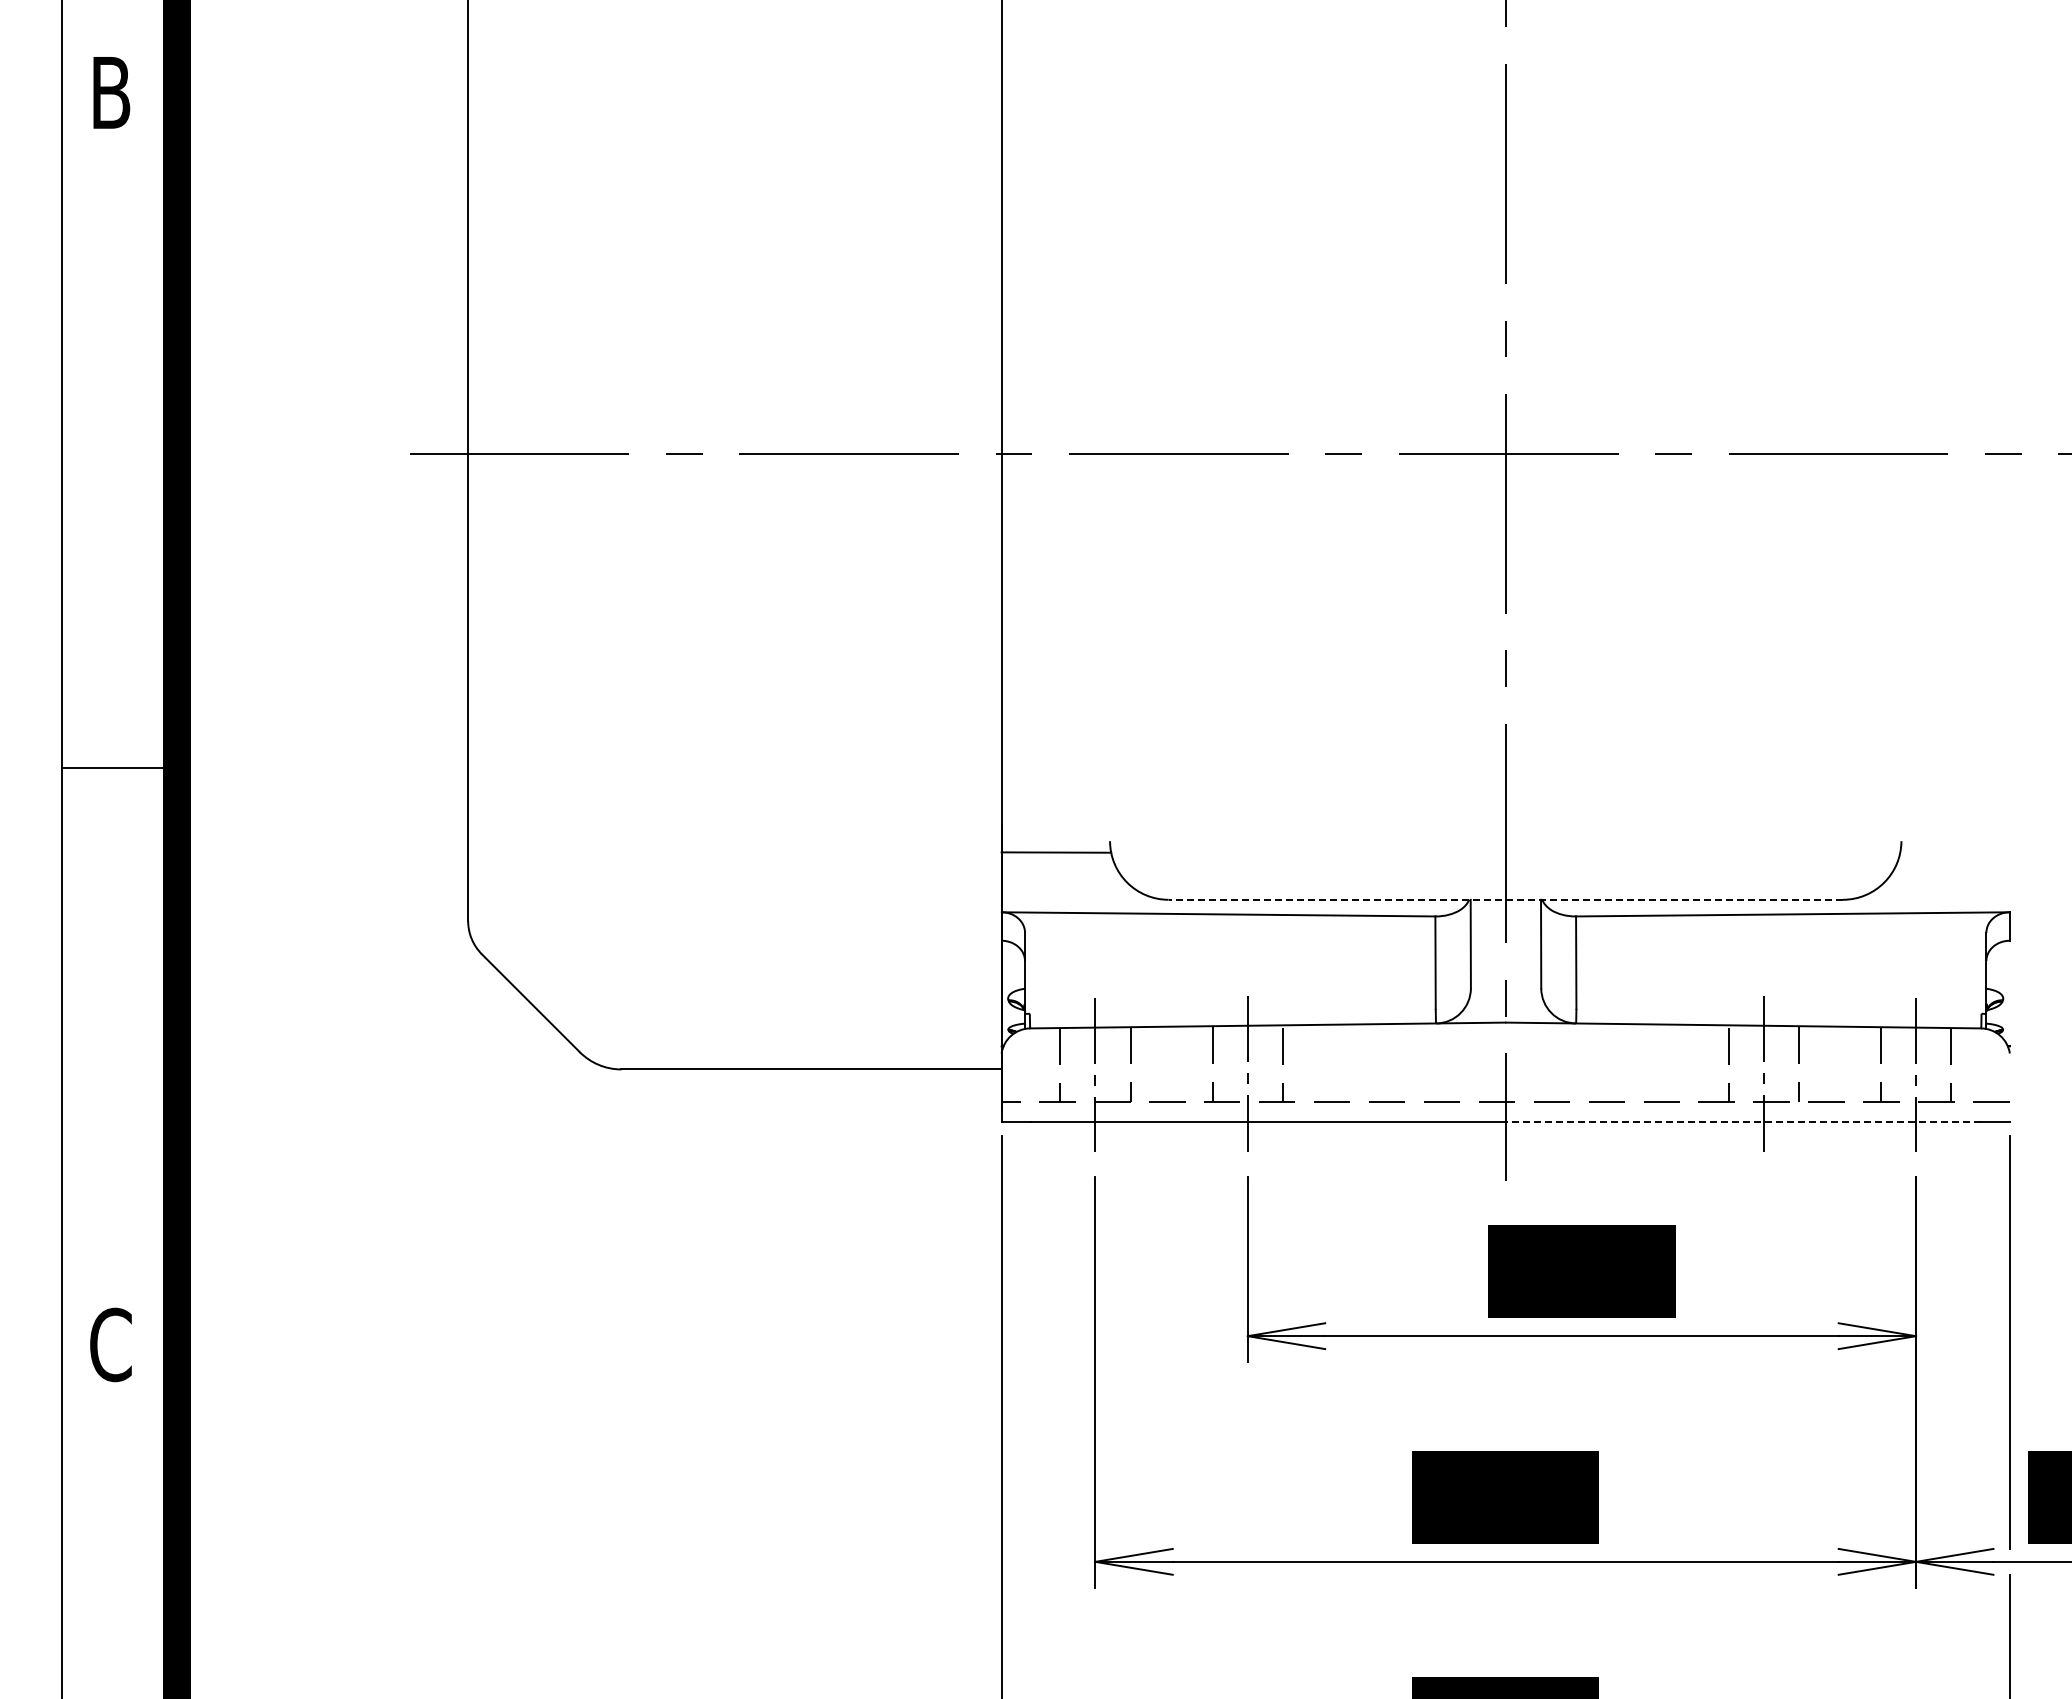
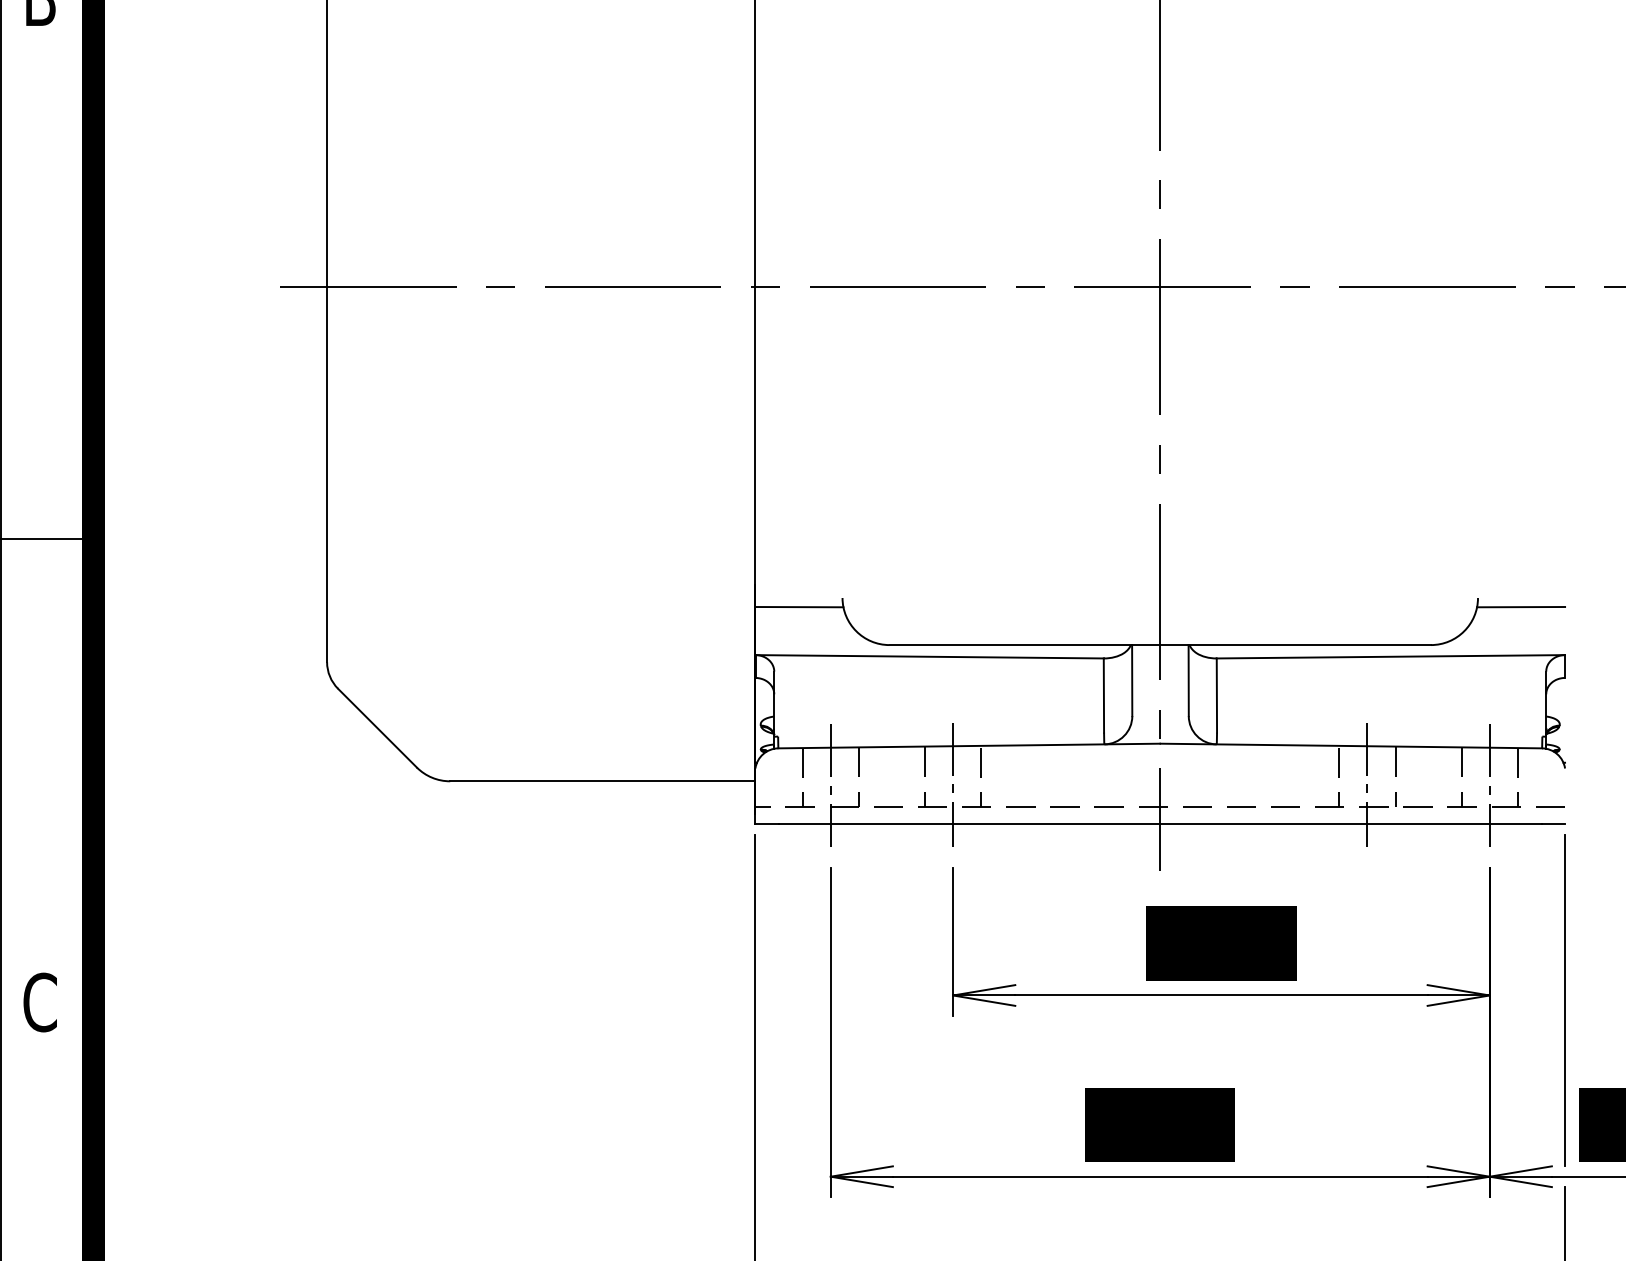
line: (1954, 852) -> (1520, 607), added
line: (1505, 899) -> (1160, 644), dashed -> solid
line: (1743, 1122) -> (1351, 823), dashed -> solid

